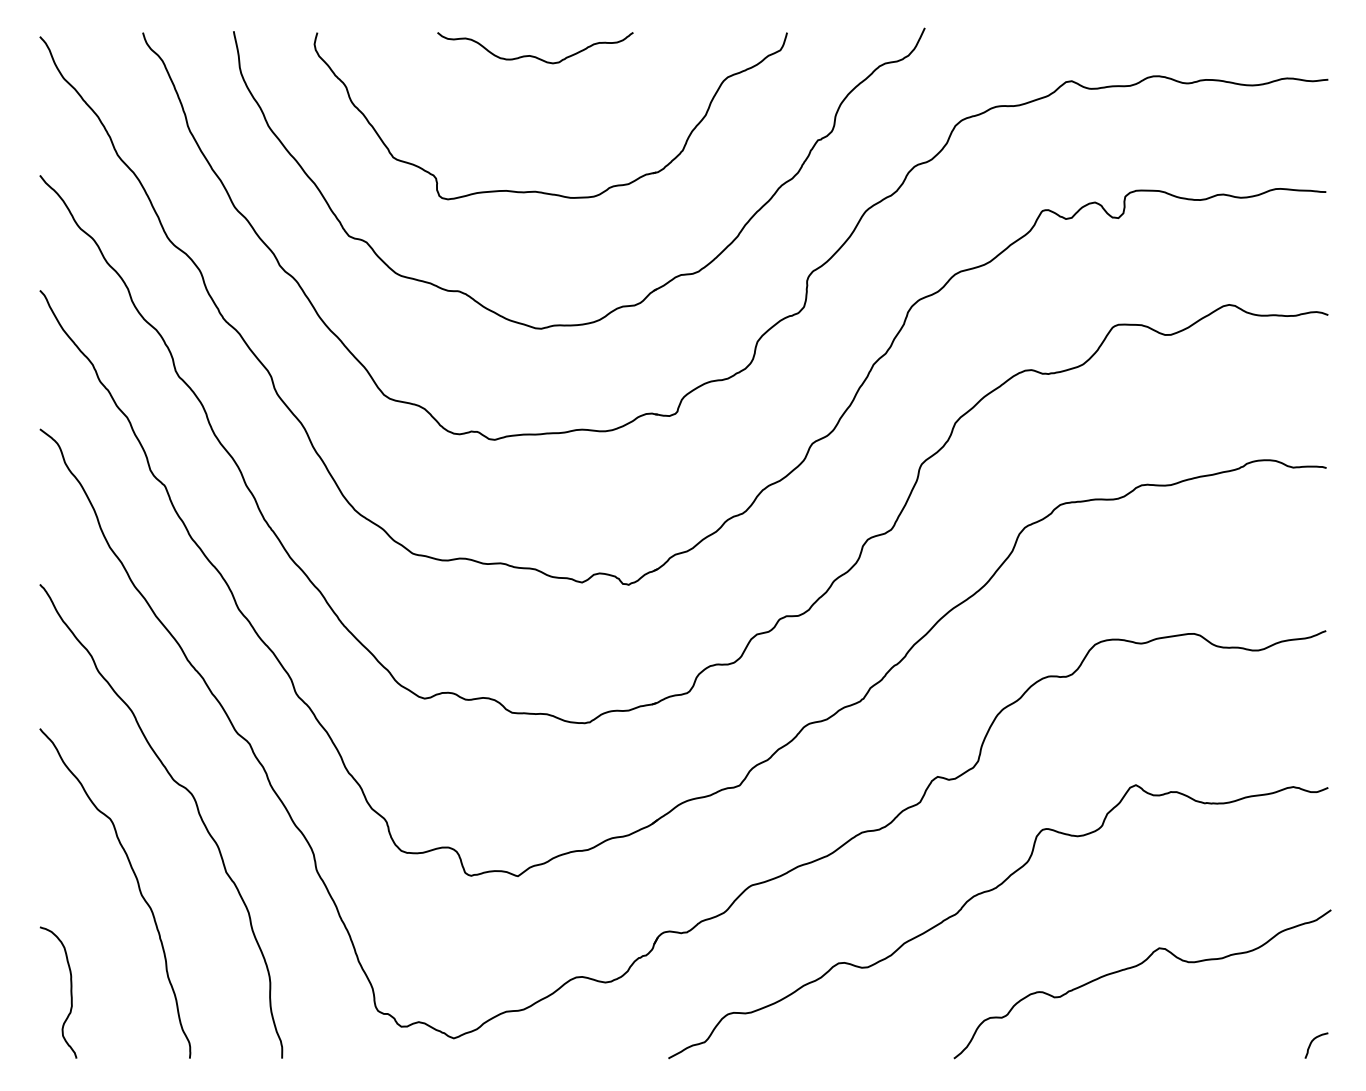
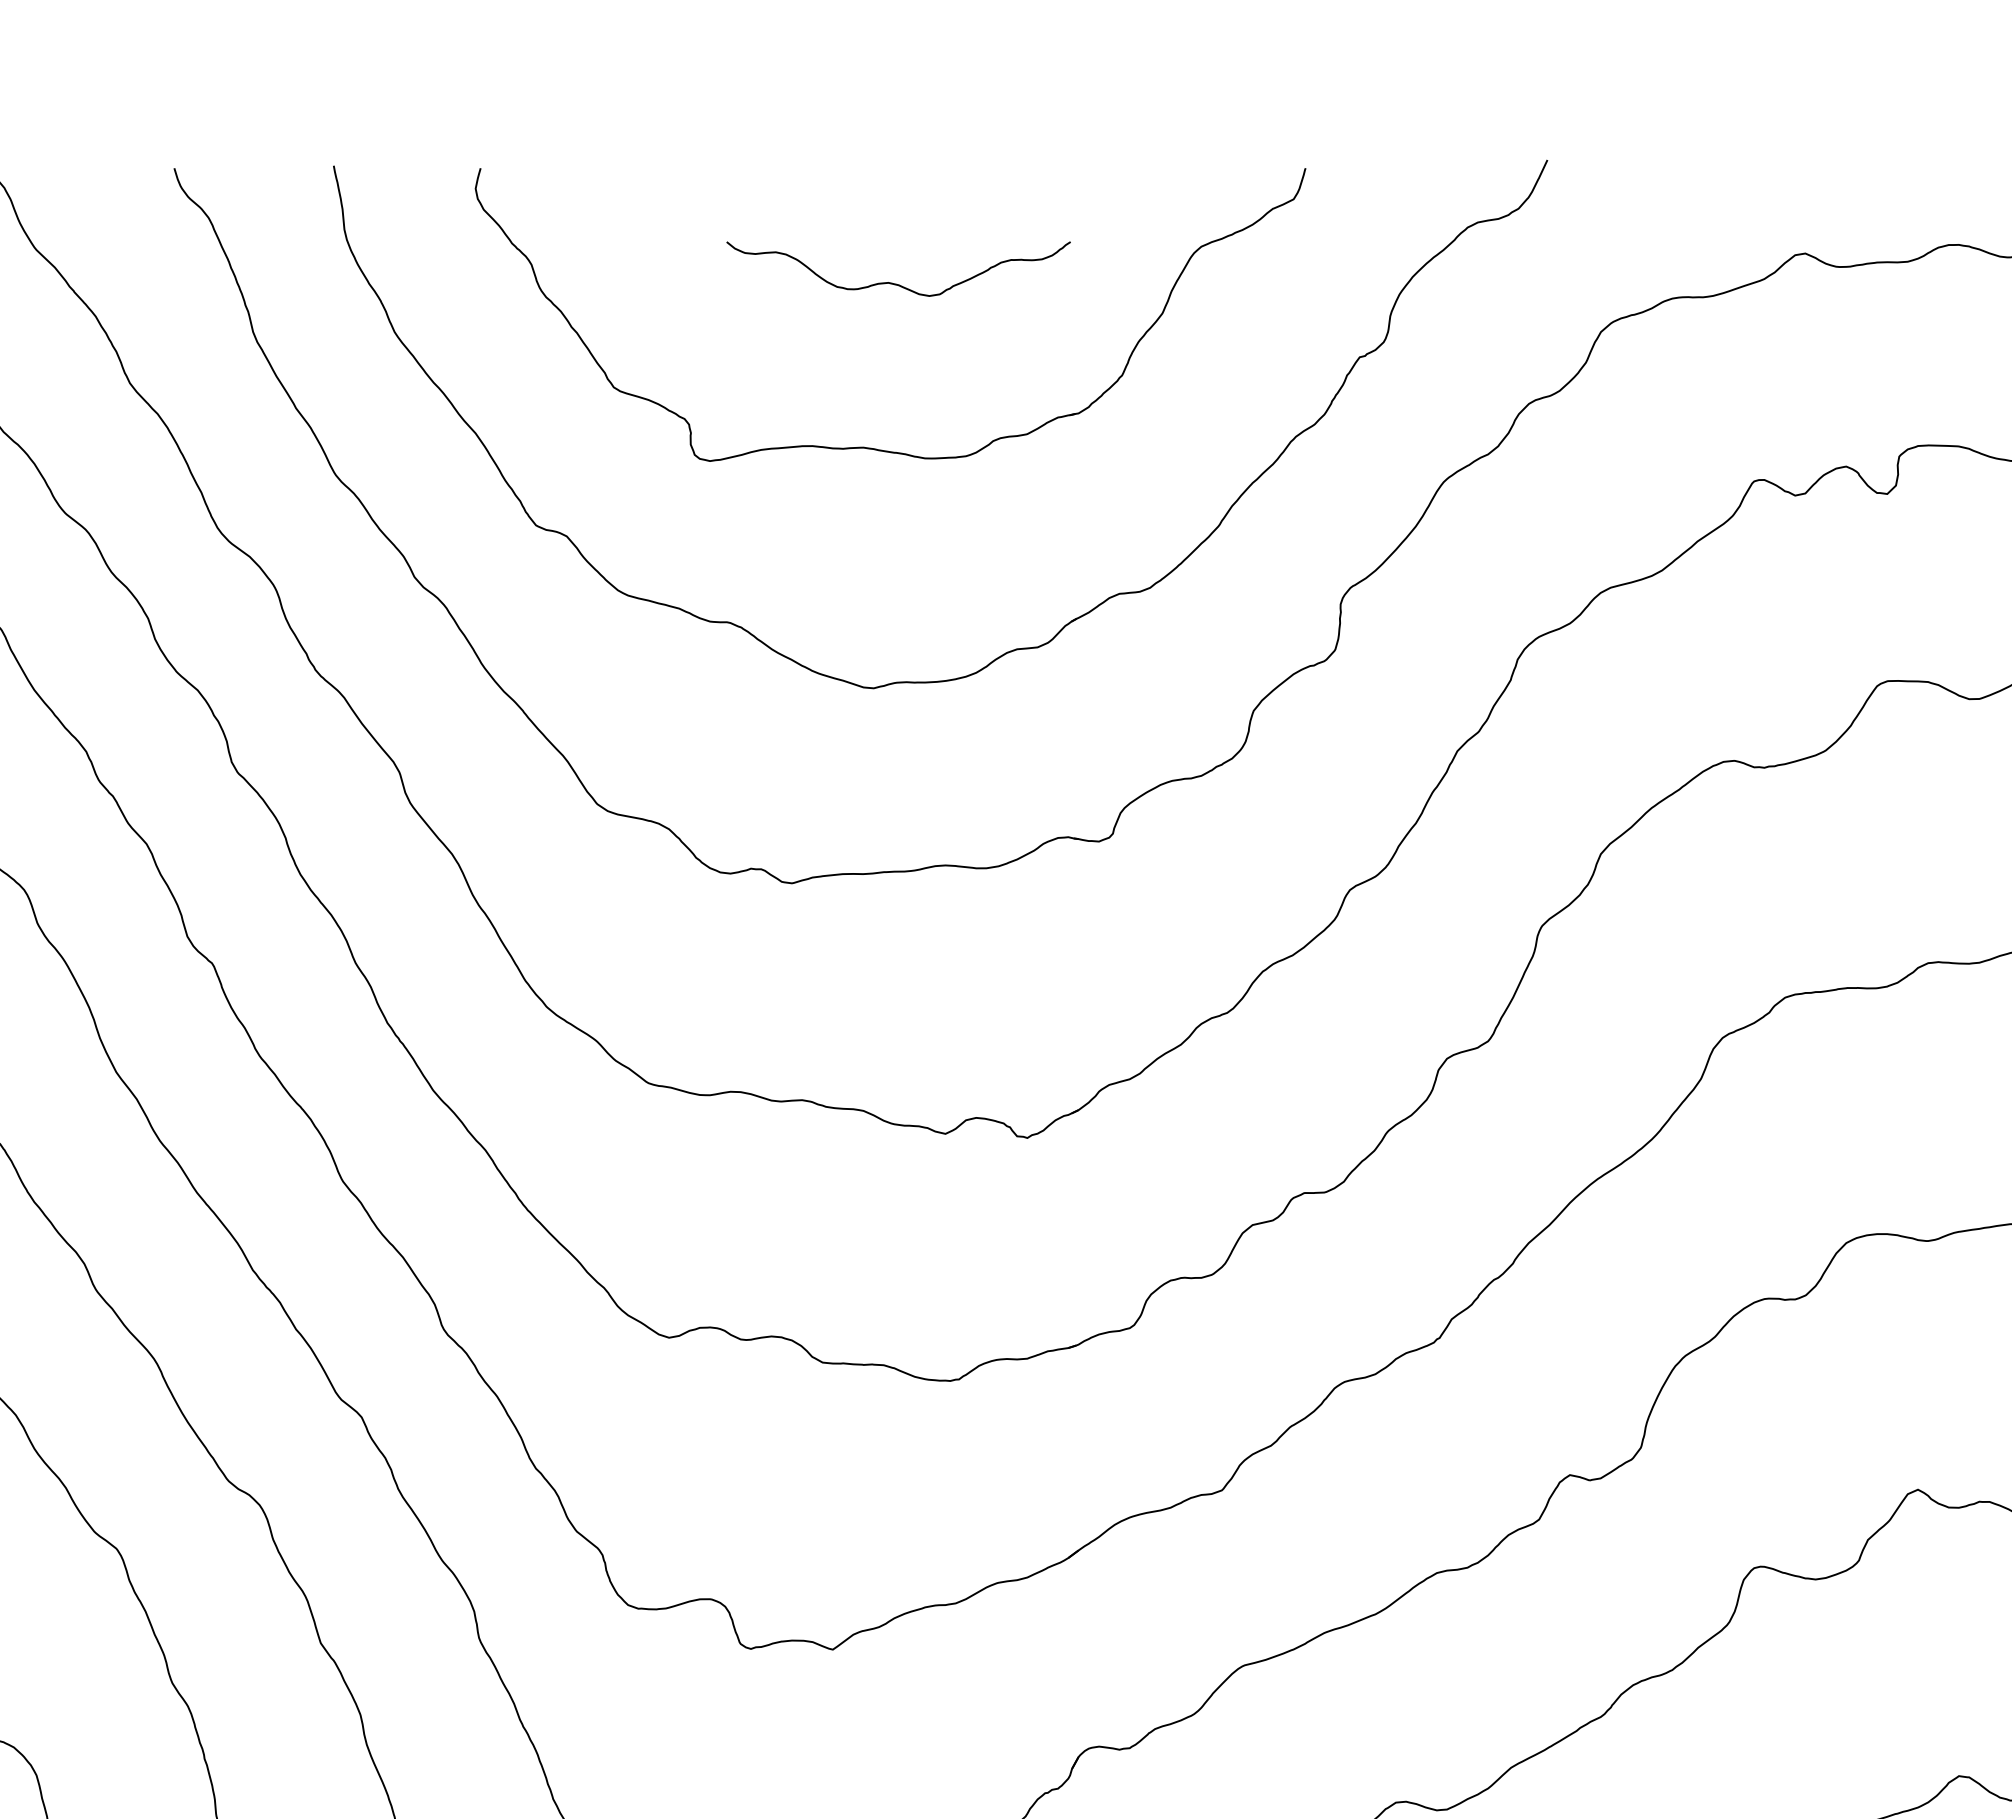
curve: (533, 55) -> (895, 282), moved

